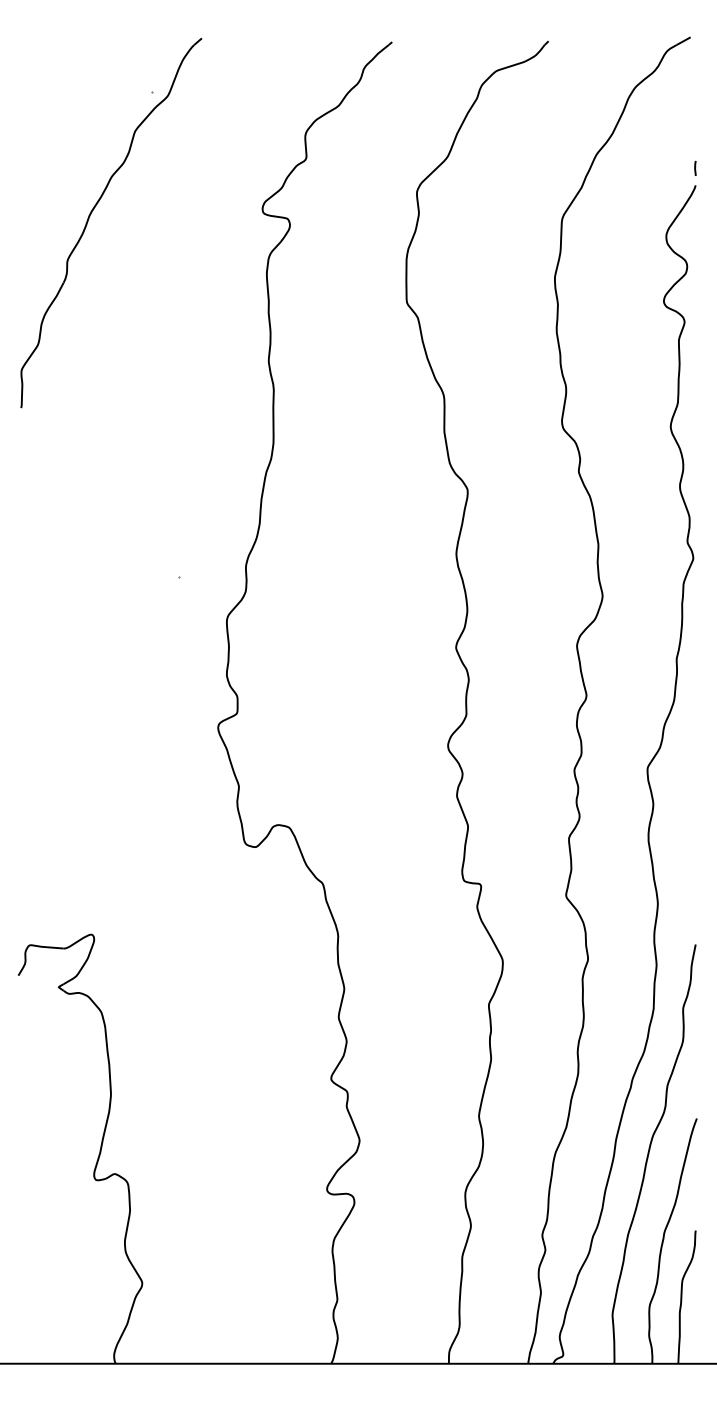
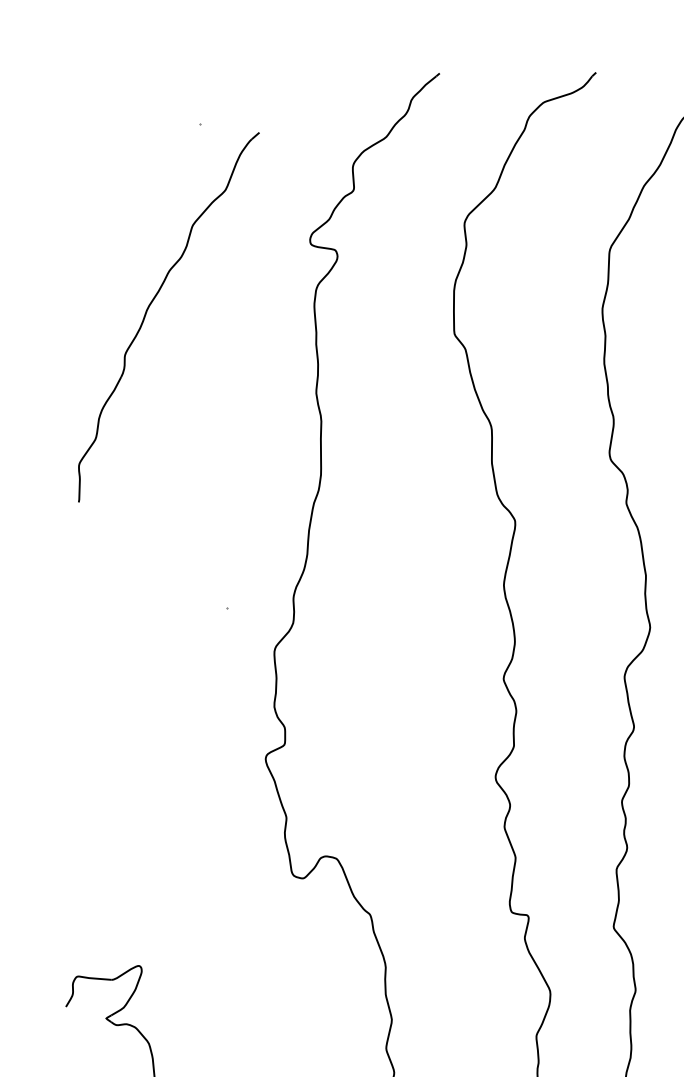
part: (94, 209) -> (152, 303), moved

